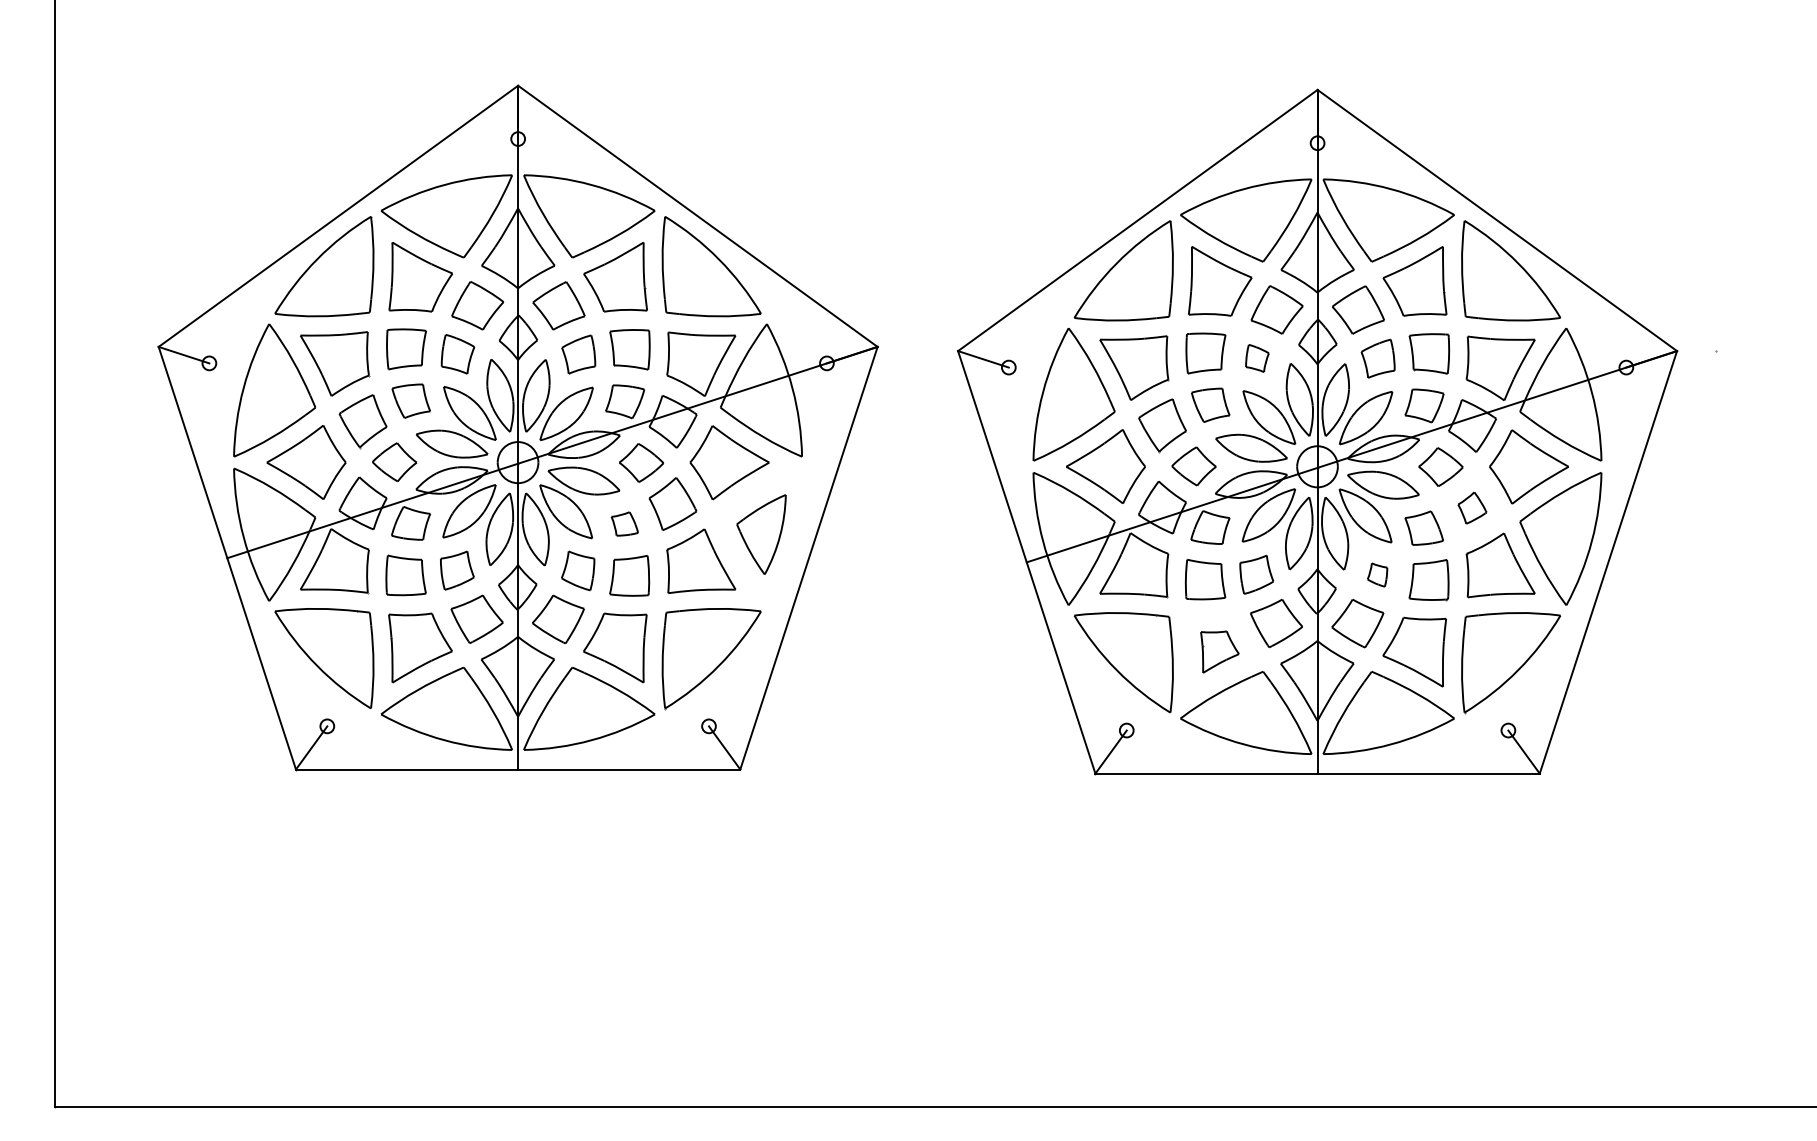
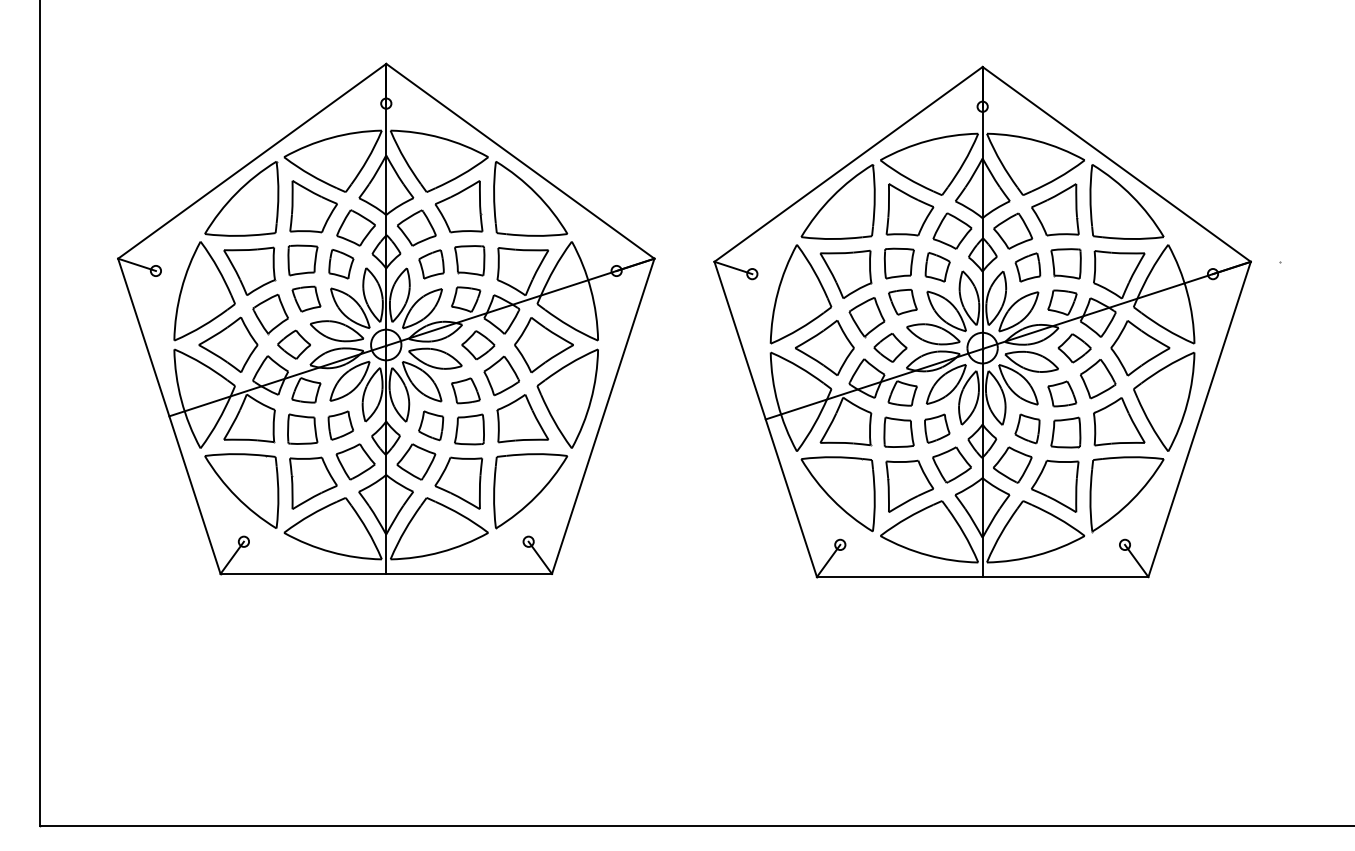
part: (1257, 358) -> (937, 267), size x1.43
part: (1472, 507) -> (1098, 378), size x1.67
part: (624, 523) -> (465, 390), size x1.43
part: (761, 534) -> (567, 398), size x1.67
part: (1377, 574) -> (1027, 428), size x1.67
part: (1219, 651) -> (909, 485), size x1.67

